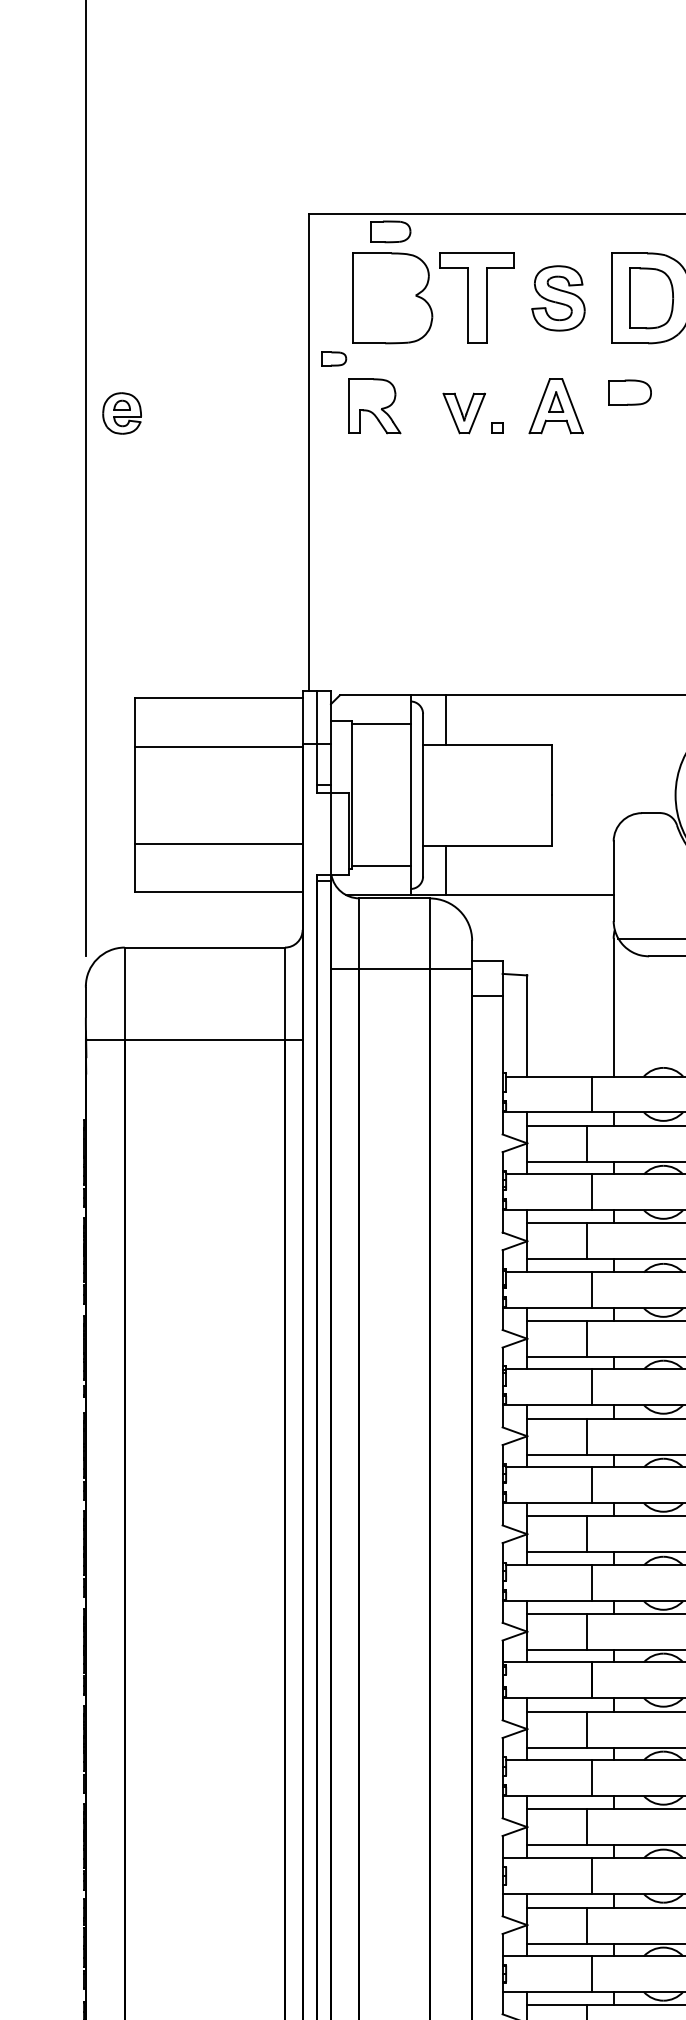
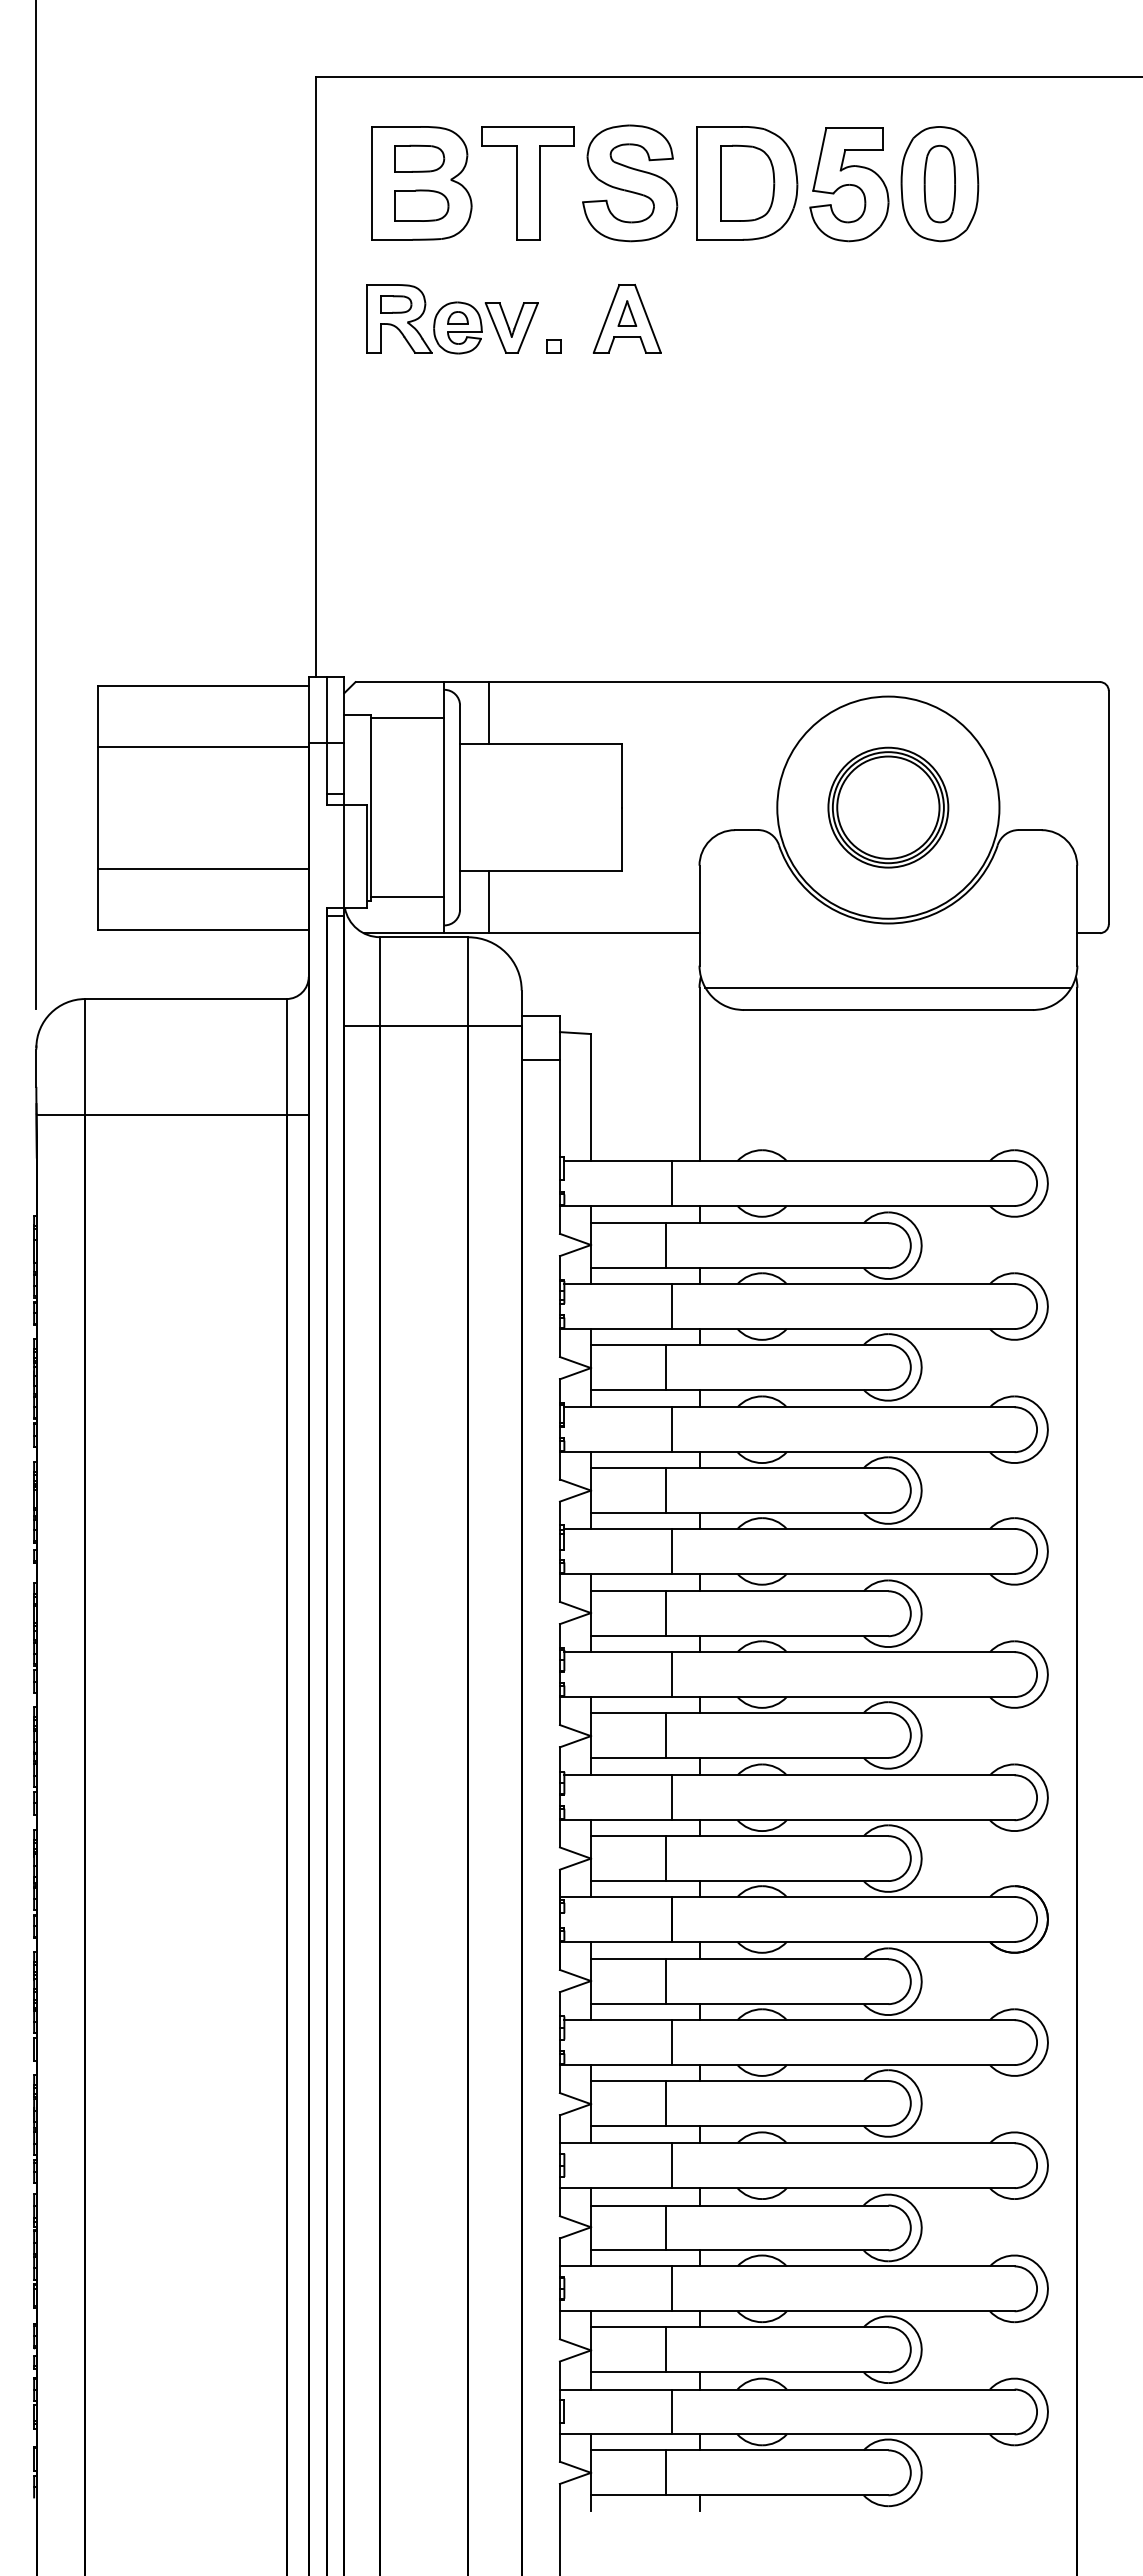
part: (390, 231) -> (419, 158), moved
part: (558, 298) -> (630, 183), size x1.43
part: (334, 358) -> (396, 304), moved
part: (629, 392) -> (421, 205), moved
part: (121, 413) -> (457, 327), moved

